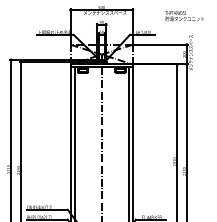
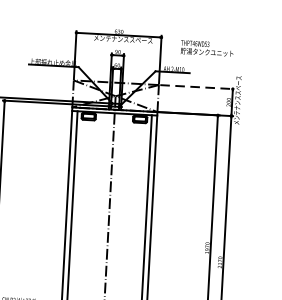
text: (184, 16) -> (206, 48), moved
line: (161, 44) -> (198, 86), solid -> dashed

